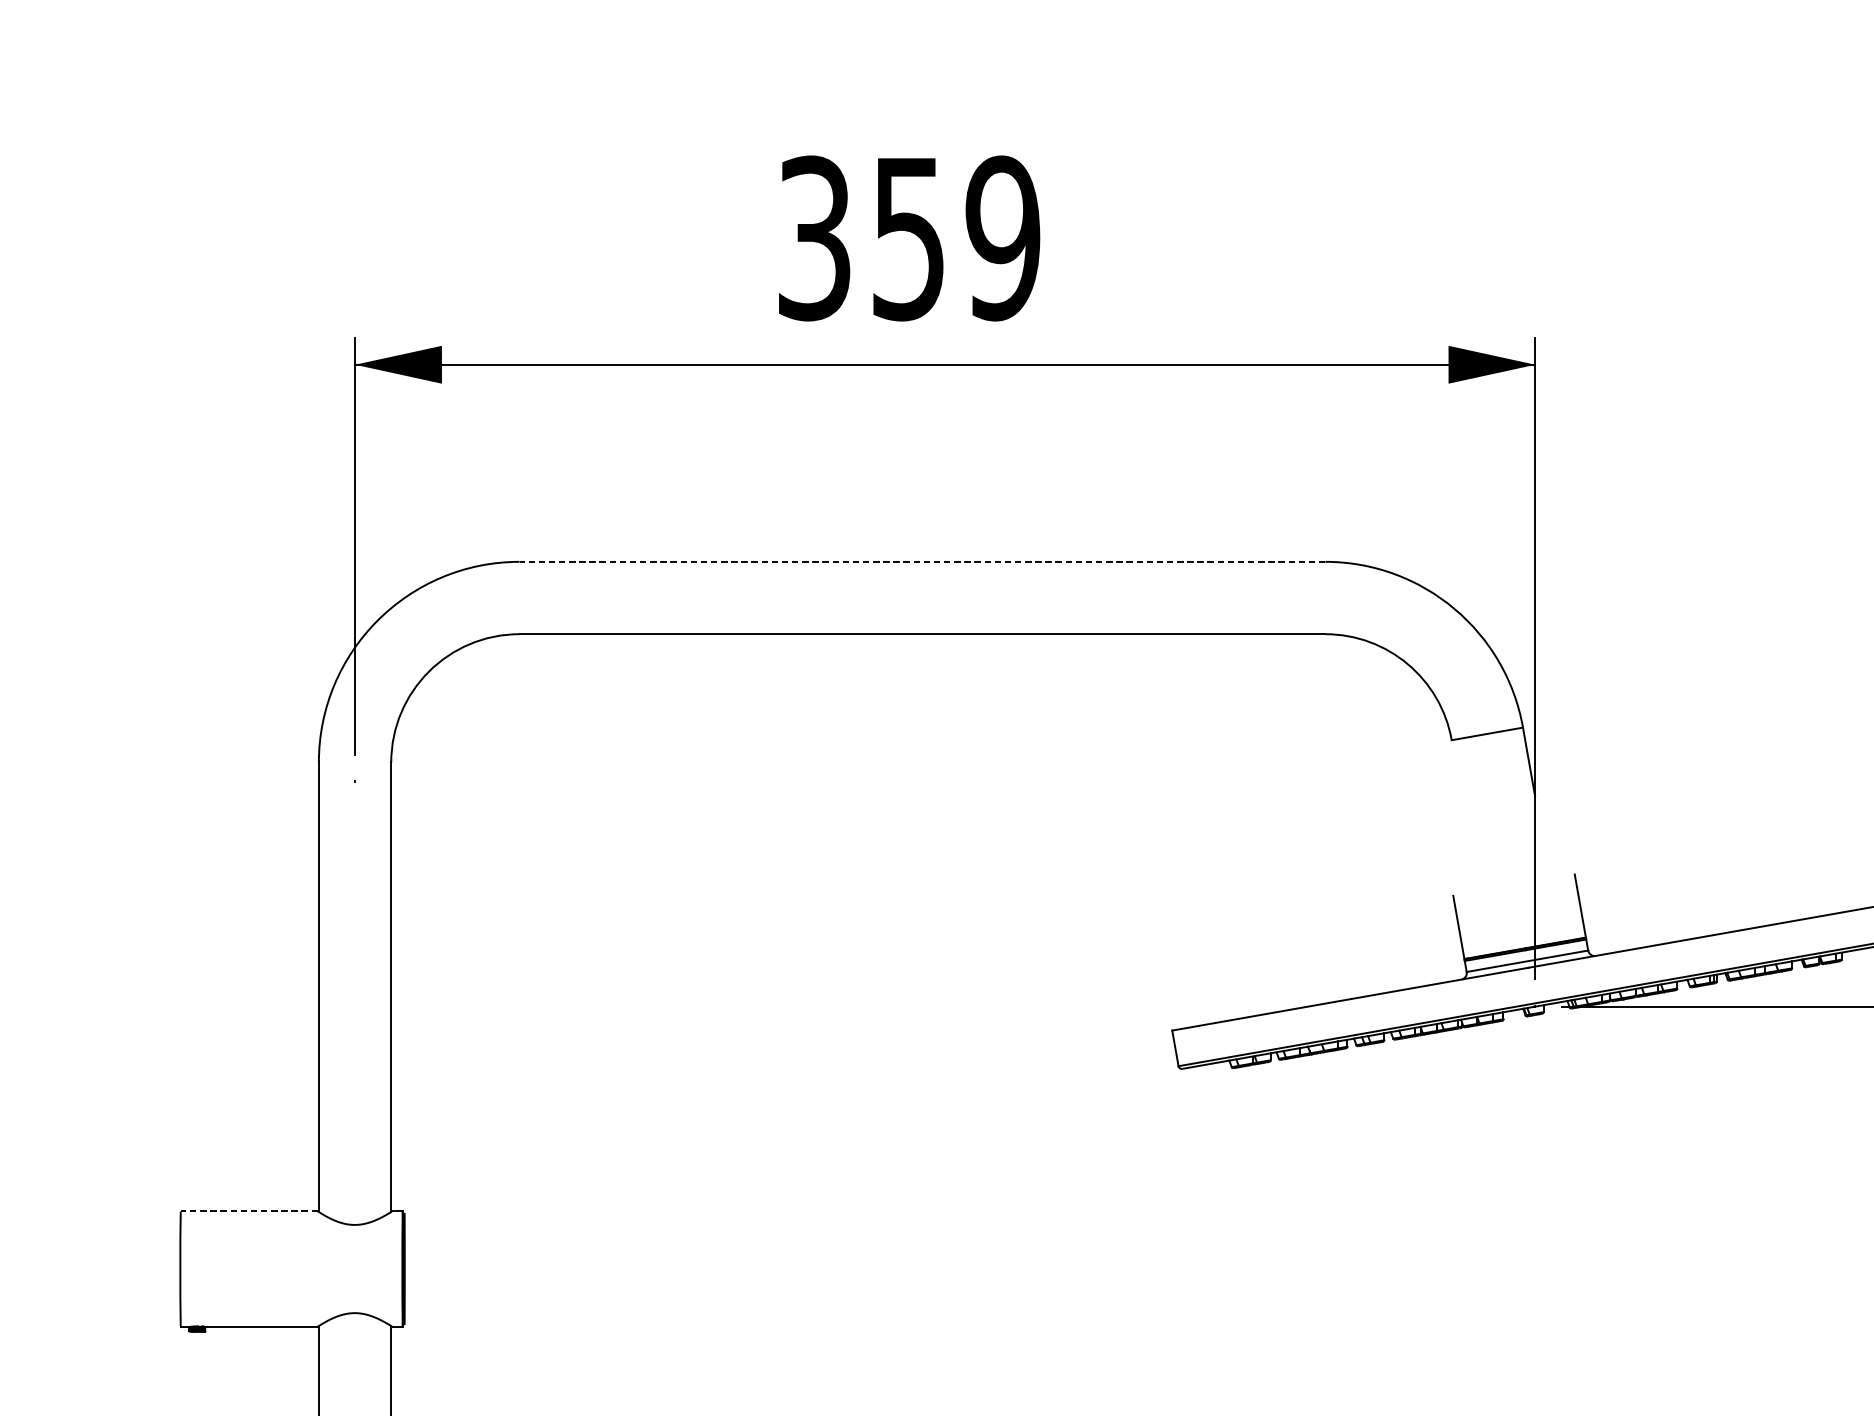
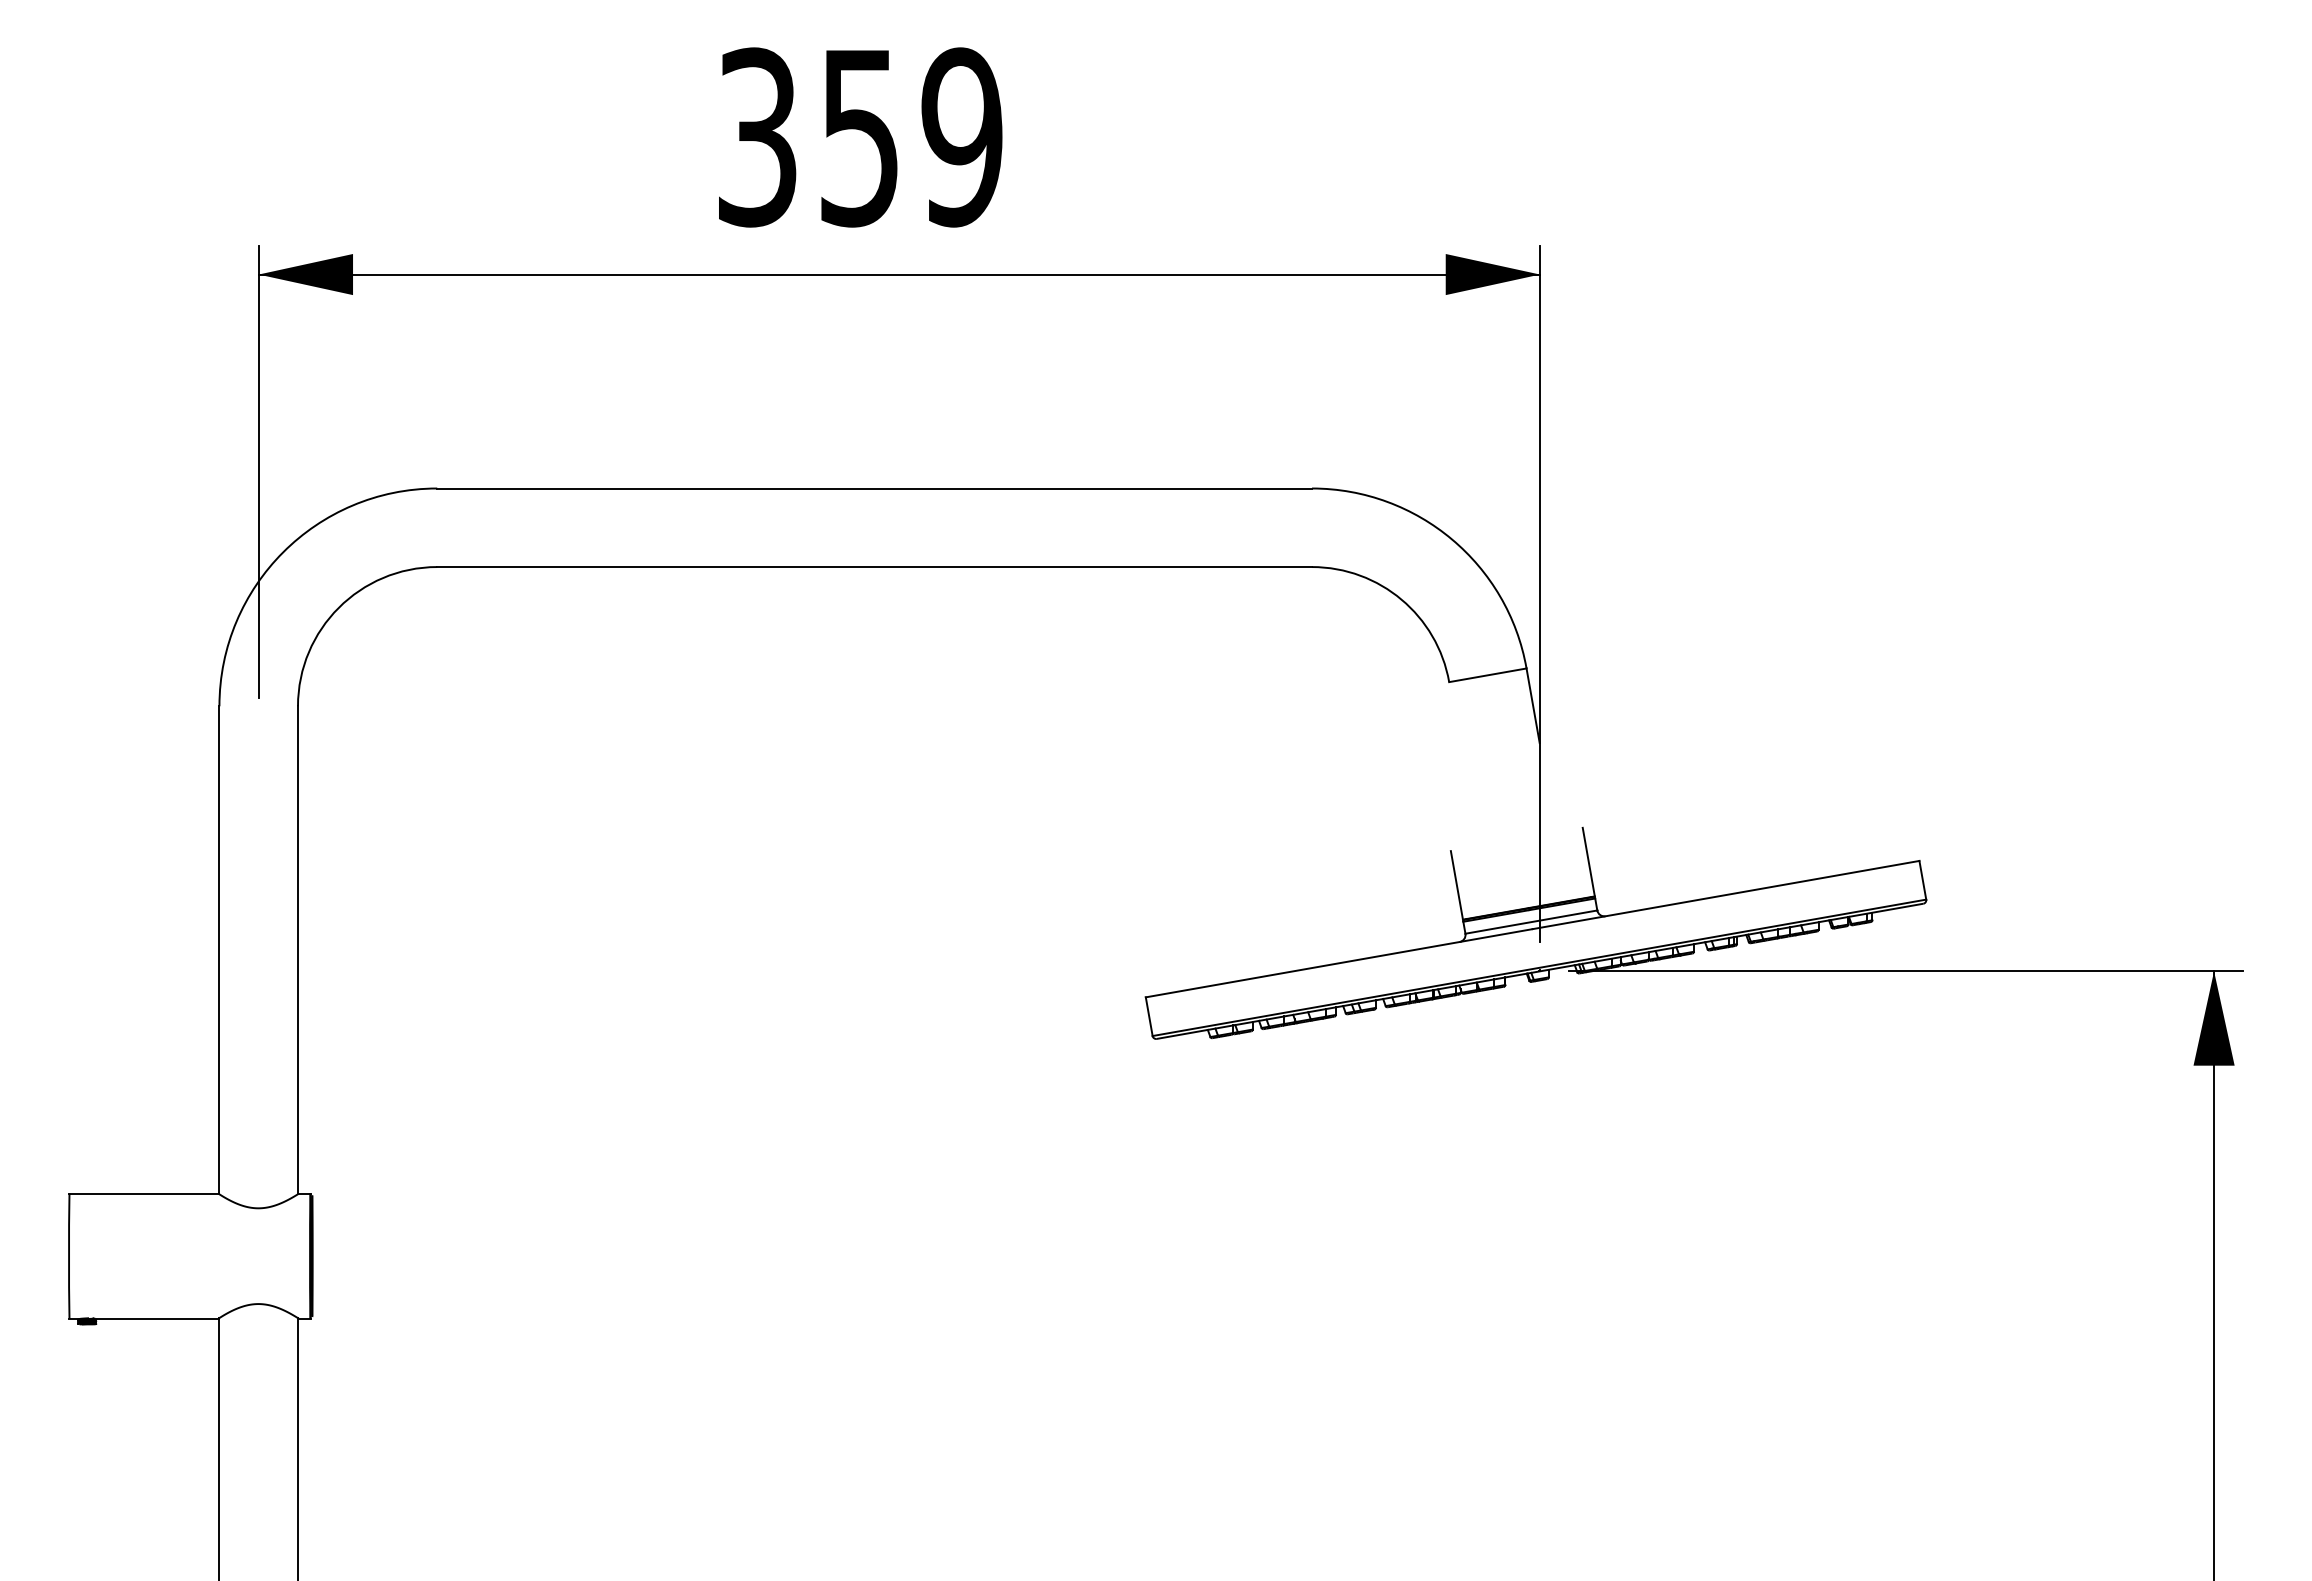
line: (922, 561) -> (874, 488), dashed -> solid
line: (249, 1211) -> (144, 1193), dashed -> solid

